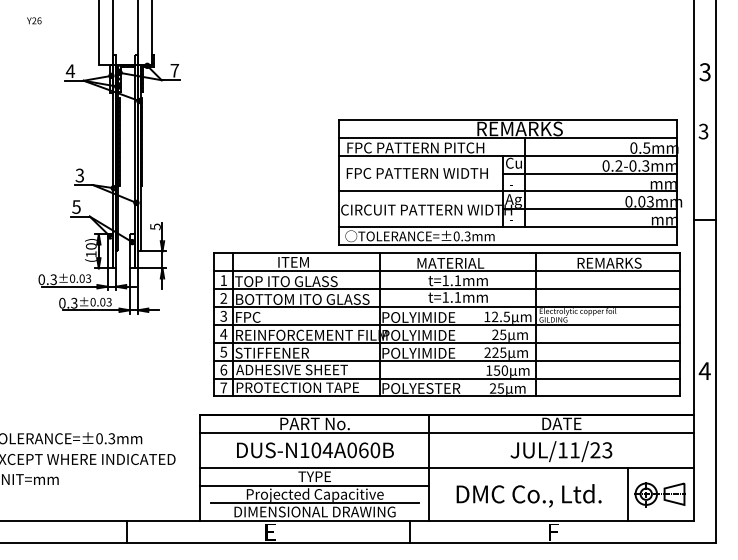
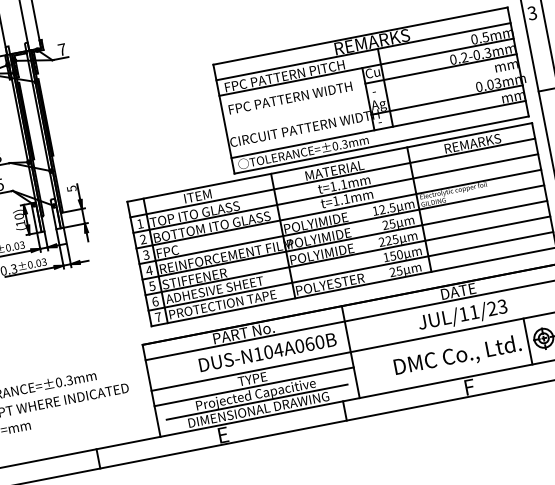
line: (508, 191) -> (372, 98), removed
text: (315, 450) -> (267, 352), moved
text: (528, 495) -> (457, 356), moved

